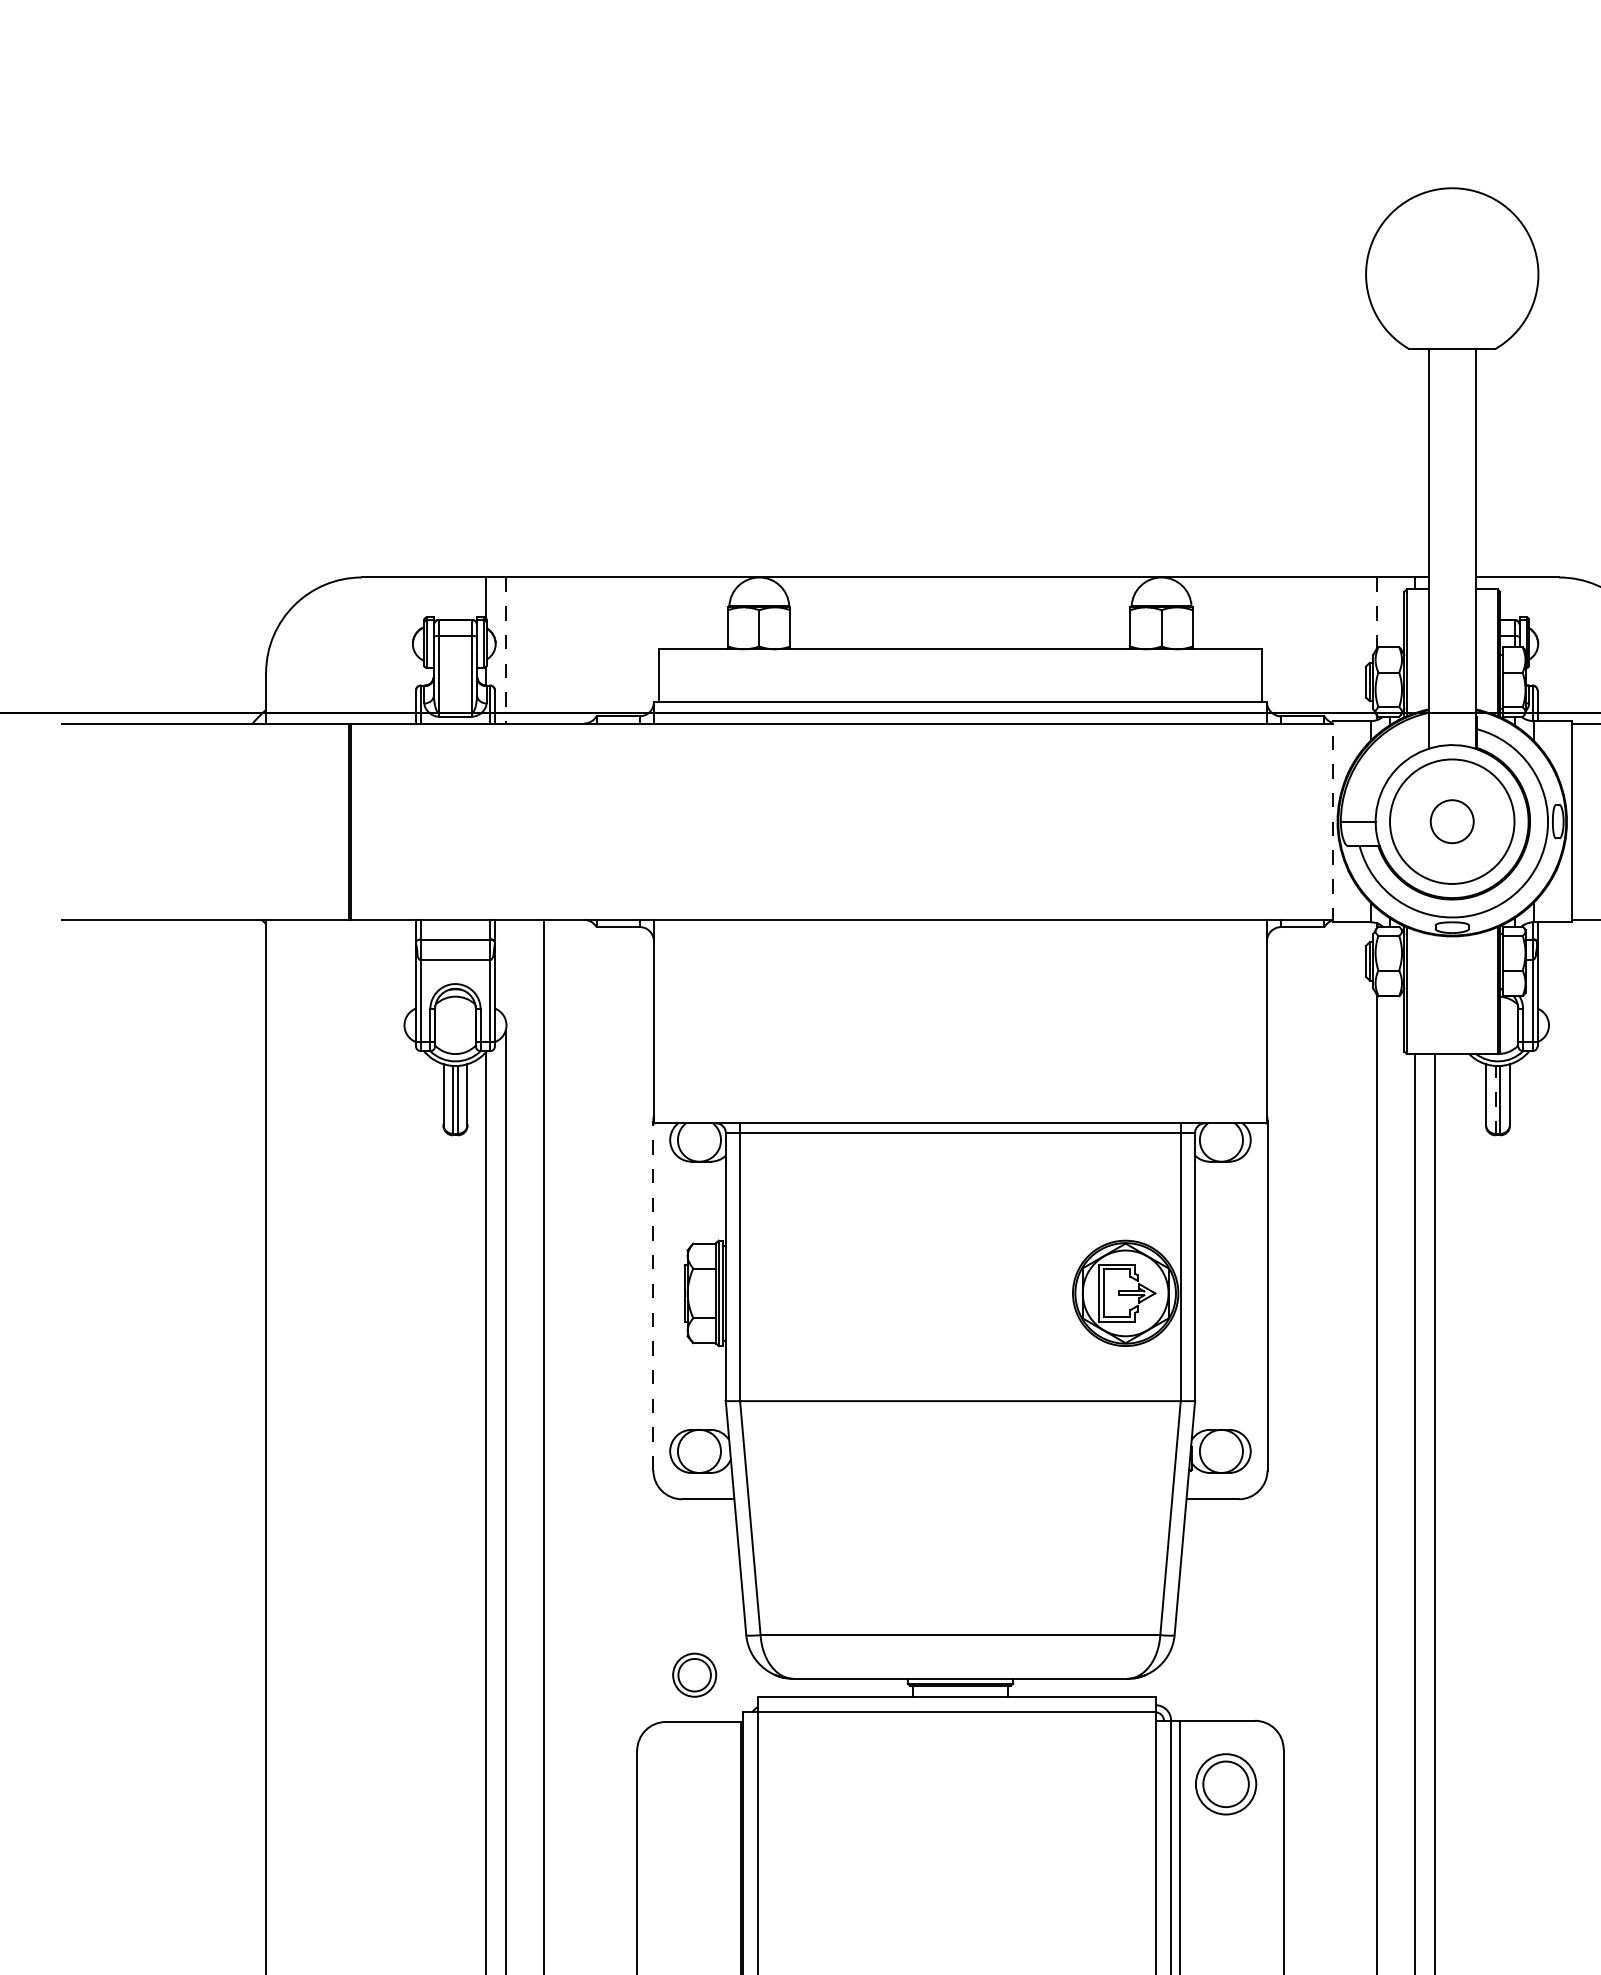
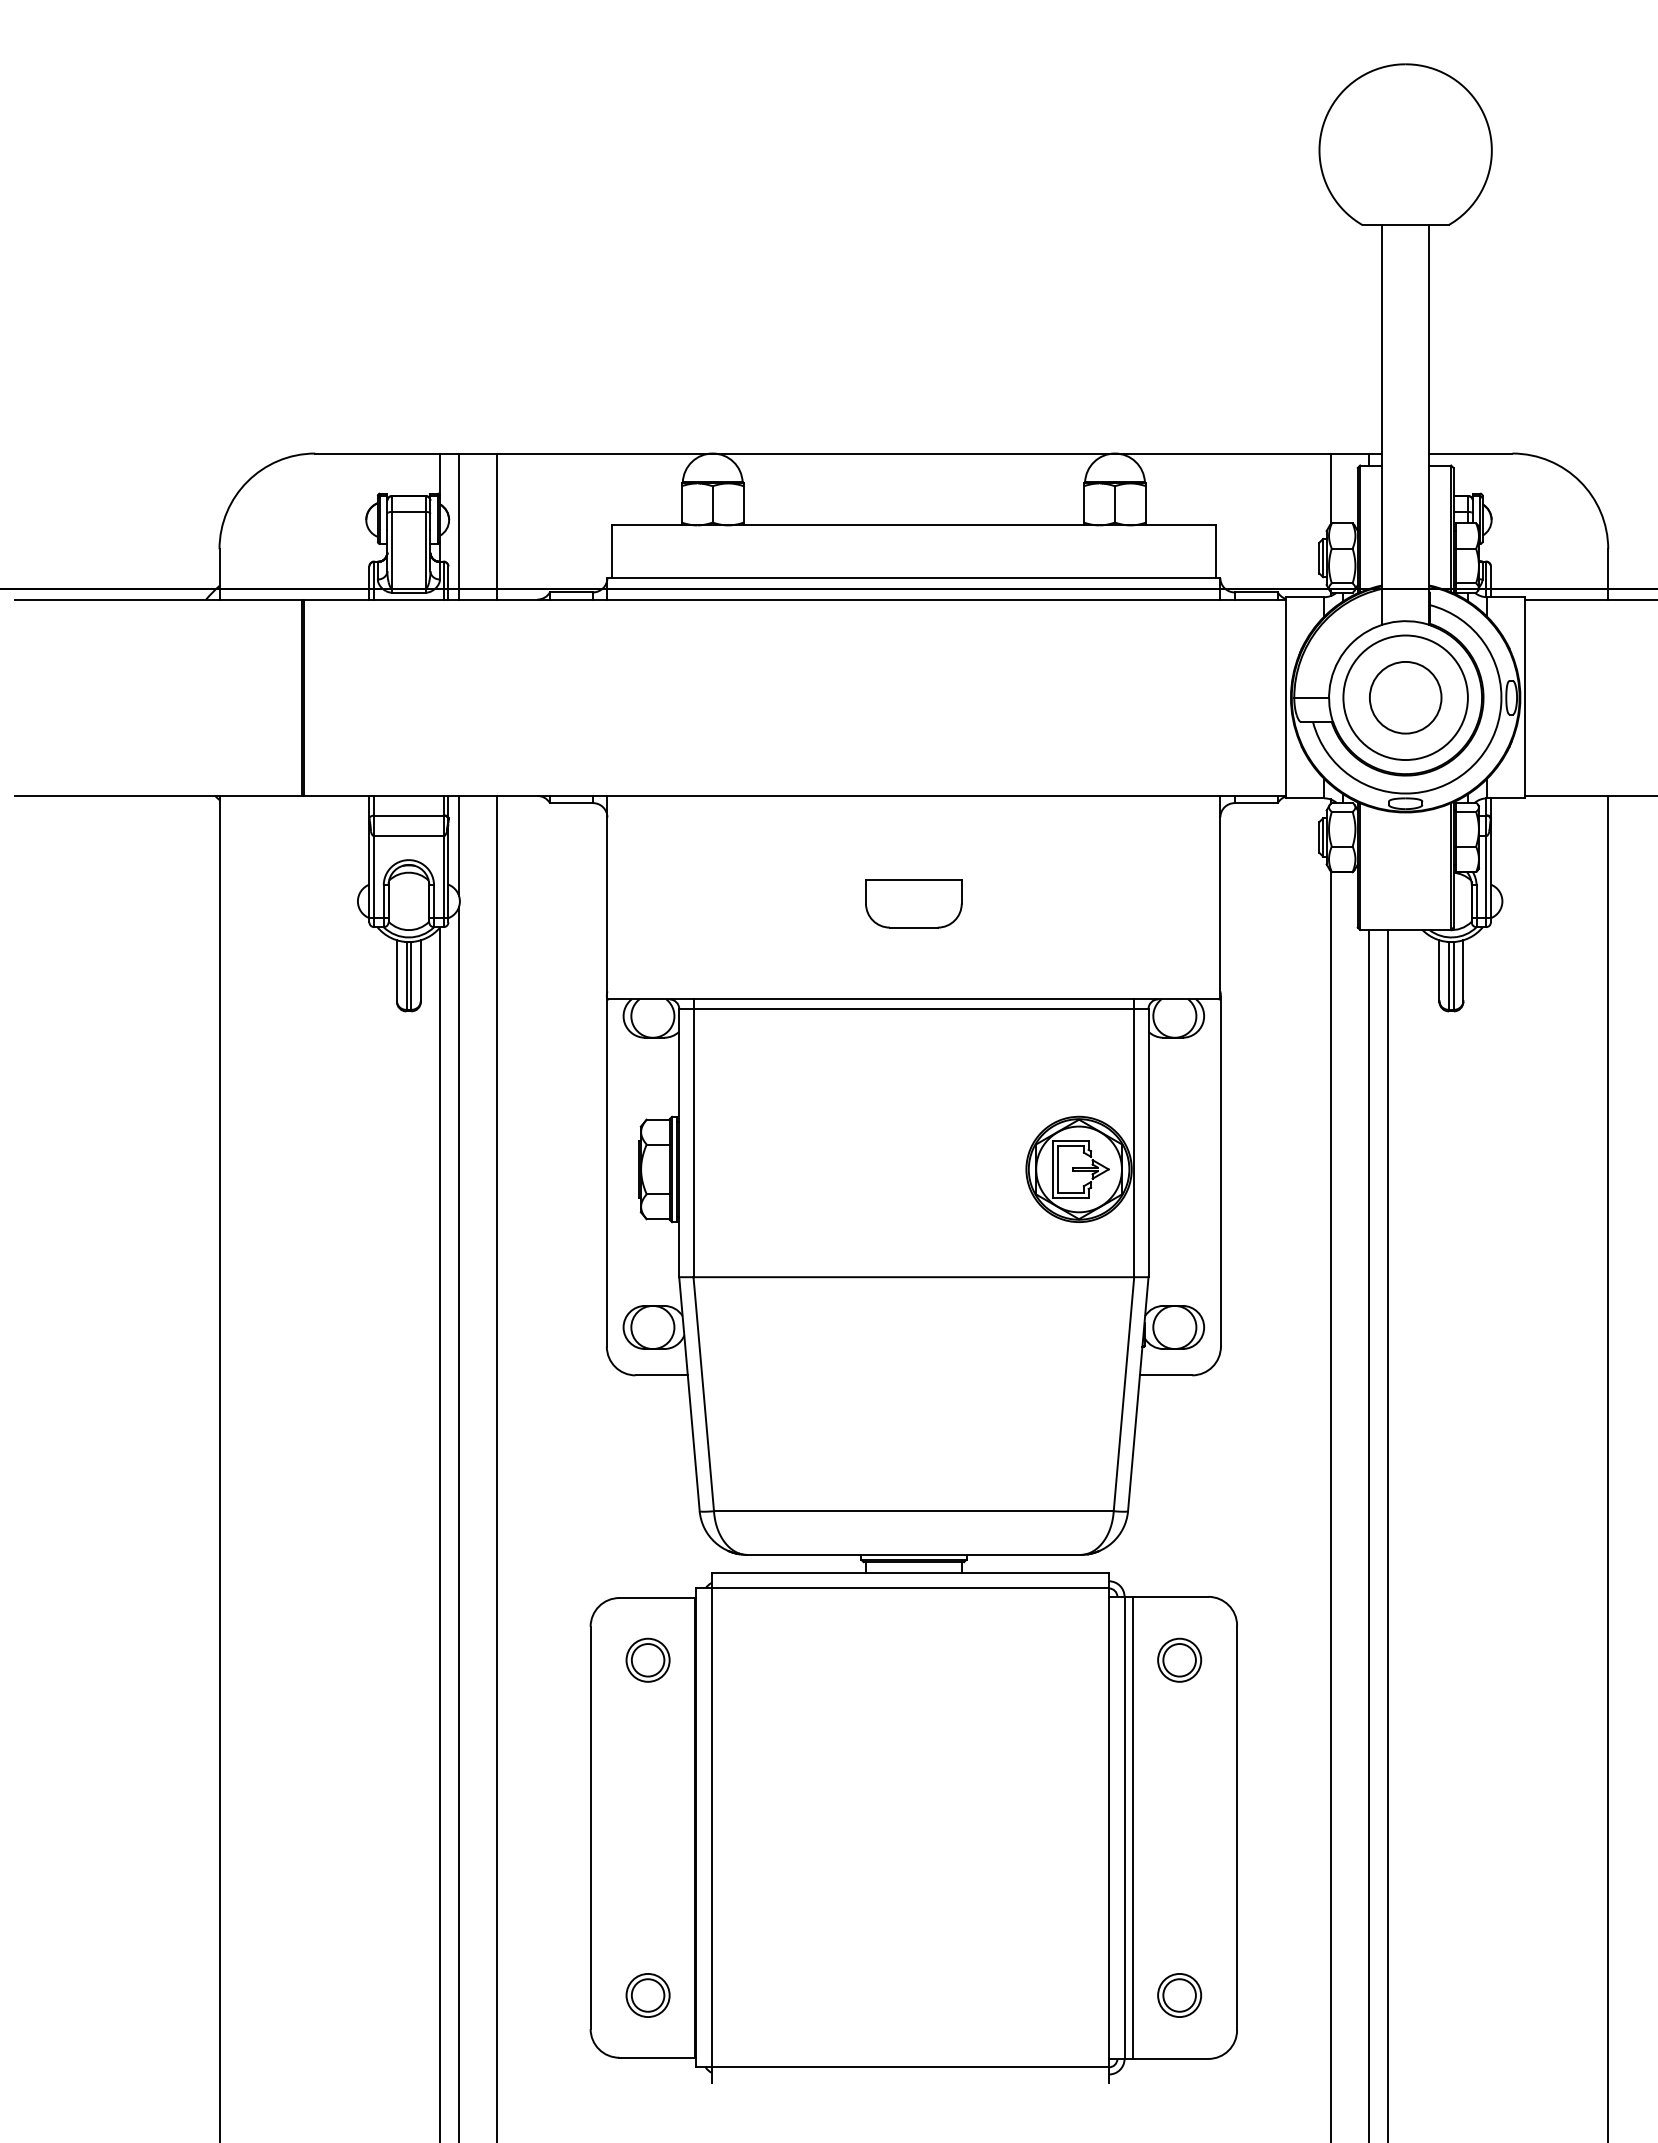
line: (1377, 613) -> (1330, 489), dashed -> solid
line: (544, 650) -> (497, 526), added
line: (505, 651) -> (458, 527), dashed -> solid
line: (1332, 821) -> (1285, 697), dashed -> solid
circle: (1452, 821) -> (1405, 697), size x1.67
line: (505, 969) -> (458, 845), added
part: (960, 1027) -> (913, 903), added
line: (1496, 1100) -> (1449, 976), dashed -> solid
line: (653, 1295) -> (606, 1171), dashed -> solid
part: (694, 1674) -> (647, 1659), moved
part: (1226, 1783) -> (1179, 1659), size x0.71

